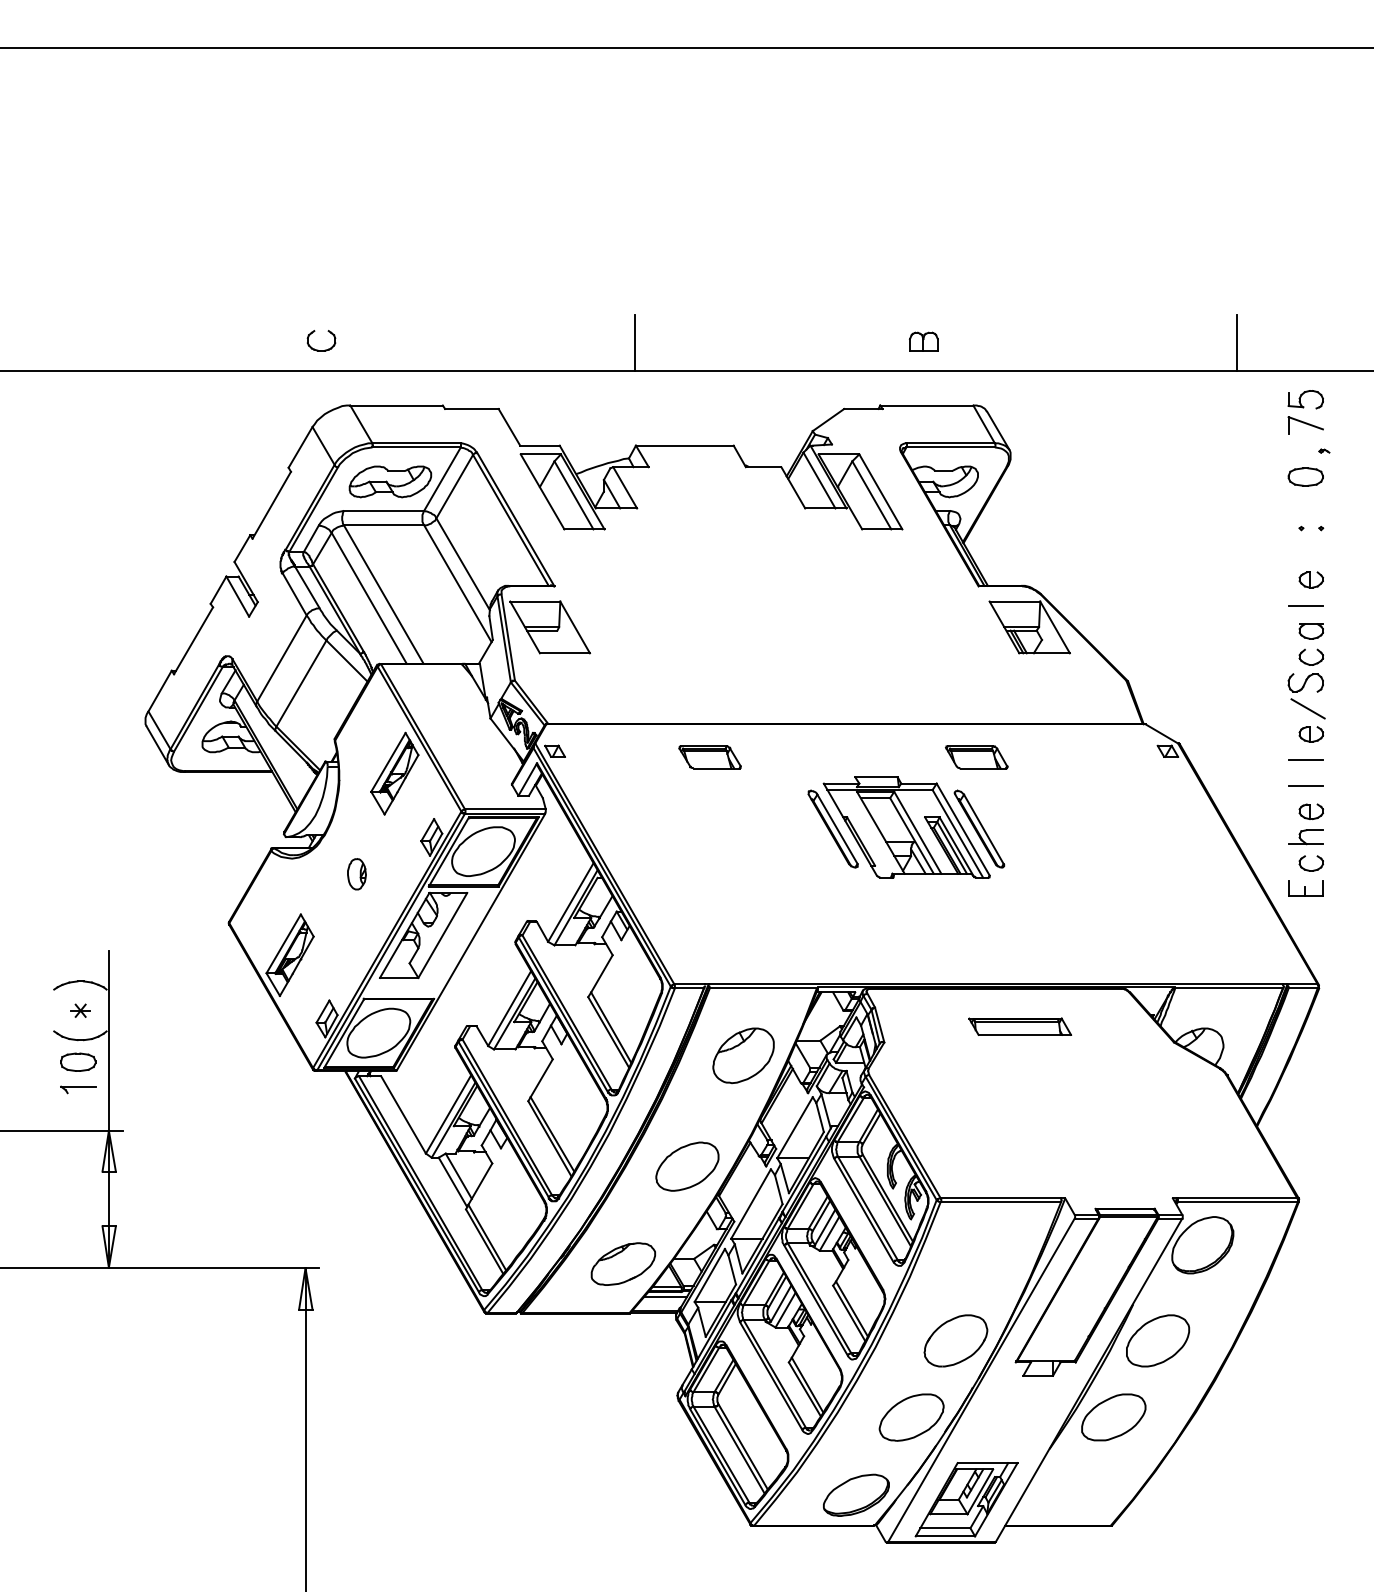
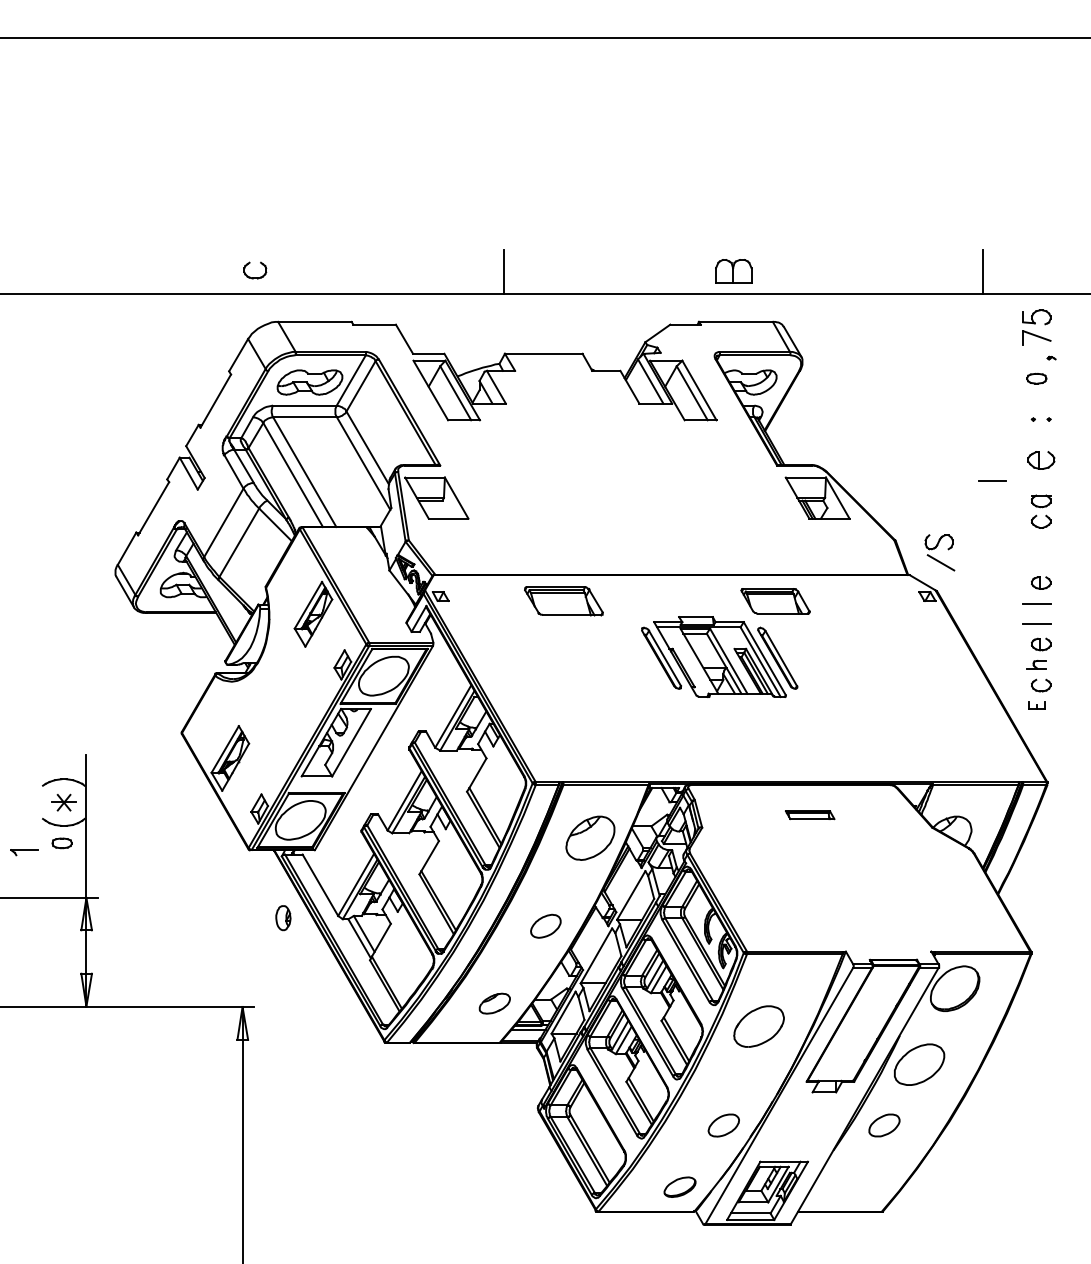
part: (923, 341) -> (733, 271), size x1.6
part: (1305, 476) -> (1036, 378), size x0.7
part: (1310, 579) -> (1040, 460), size x1.4
line: (1305, 605) -> (992, 480), moved
part: (1301, 690) -> (935, 548), moved
part: (709, 757) -> (563, 601), size x1.6
part: (976, 757) -> (775, 601), size x1.4
part: (1305, 837) -> (1036, 664), size x0.7
part: (356, 874) -> (283, 918), moved
part: (1305, 888) -> (1036, 705), size x0.6
part: (80, 1010) -> (63, 802), size x1.6
part: (1020, 1026) -> (810, 815), size x0.6
part: (78, 1061) -> (62, 842), size x0.7
part: (78, 1089) -> (24, 852), moved
part: (687, 1166) -> (545, 926), size x0.6
part: (622, 1263) -> (494, 1003), size x0.6
part: (955, 1340) -> (758, 1026), moved
part: (911, 1417) -> (723, 1125), size x0.6
part: (1113, 1417) -> (884, 1125), size x0.6
part: (856, 1494) -> (680, 1186), size x0.6

